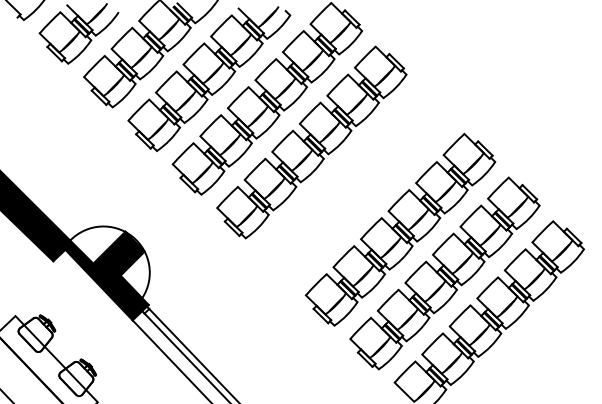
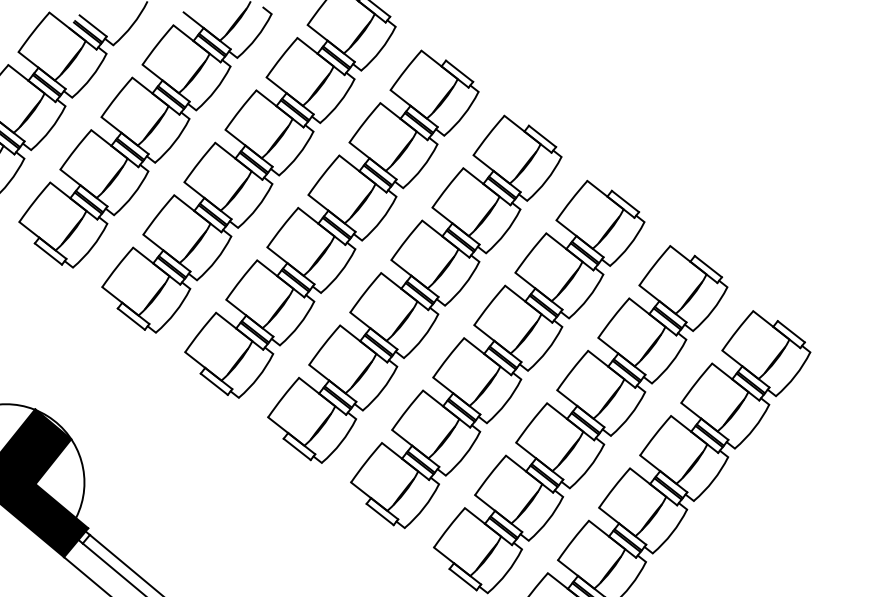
part: (355, 185) -> (413, 288), added

